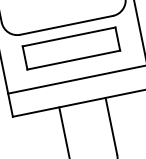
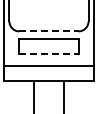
line: (67, 25) -> (49, 31), solid -> dashed
line: (72, 60) -> (48, 53), solid -> dashed

